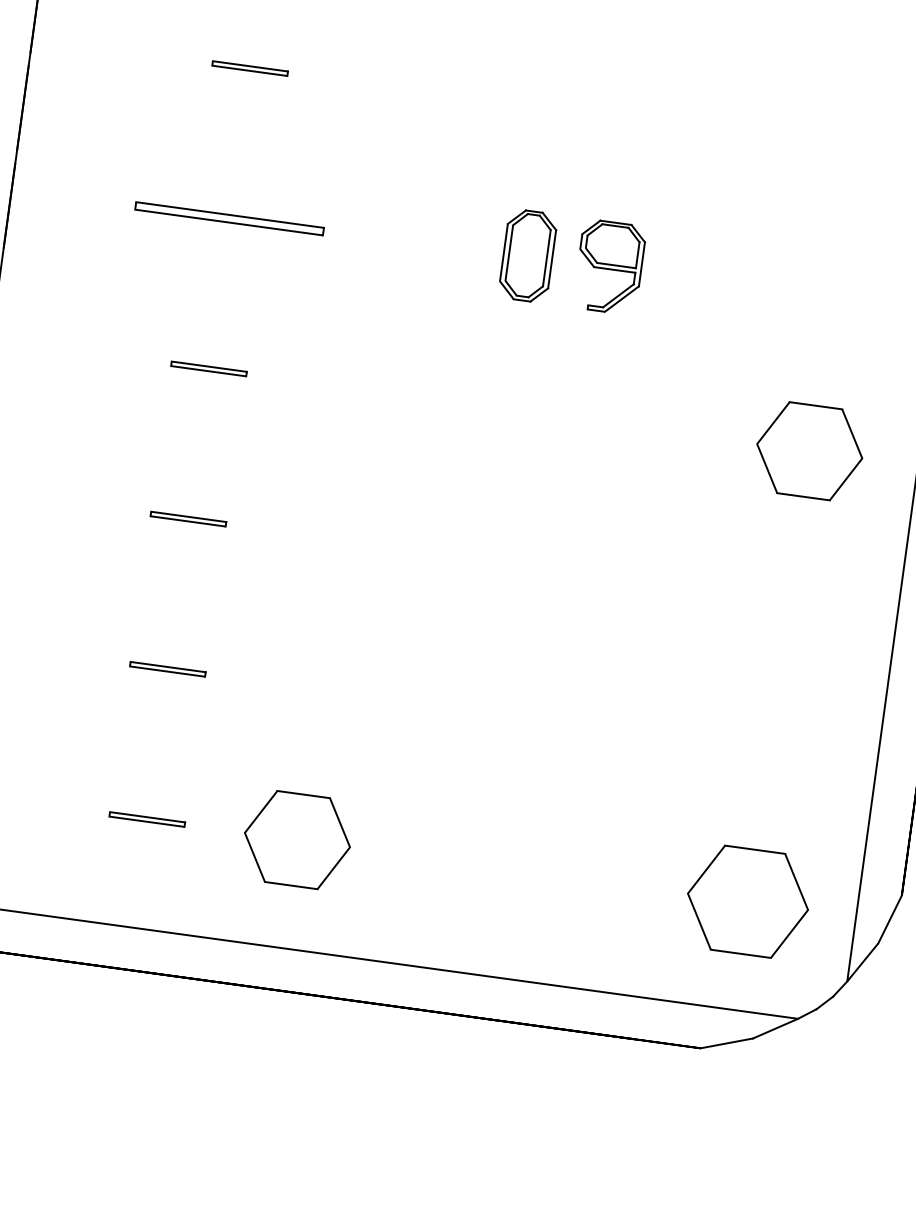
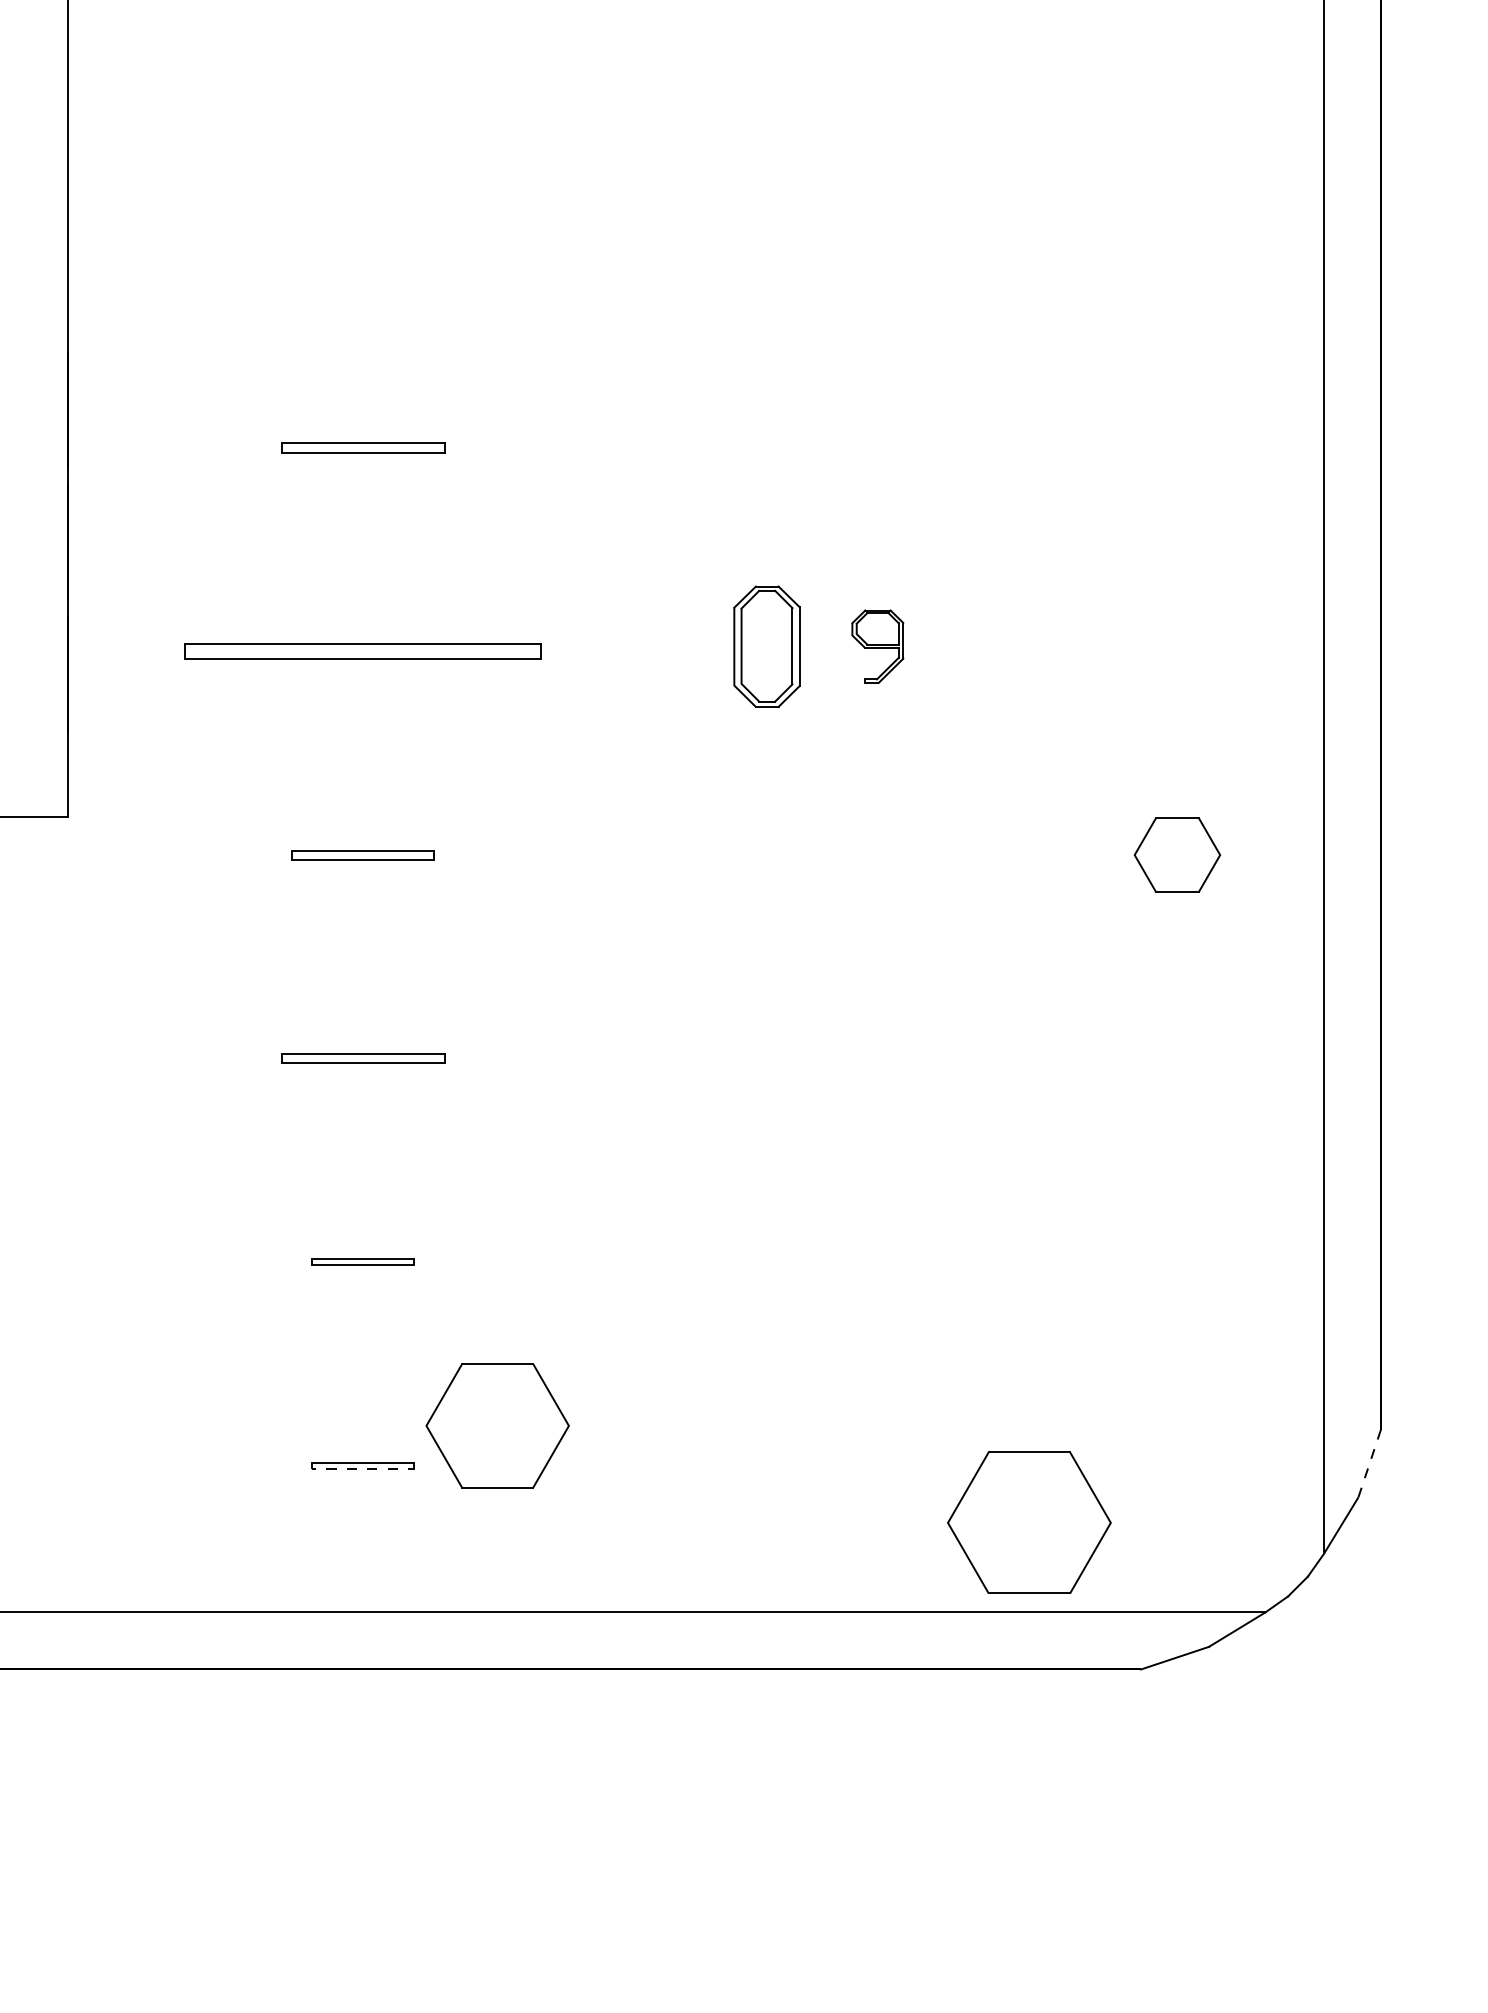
part: (249, 68) -> (362, 447), size x1.6
part: (229, 218) -> (362, 651), size x1.4
part: (609, 267) -> (877, 646), size x0.6
part: (208, 368) -> (362, 854), size x1.4
part: (809, 450) -> (1177, 854), size x0.6
part: (188, 518) -> (362, 1058), size x1.6
line: (144, 821) -> (359, 1468), solid -> dashed
part: (297, 839) -> (497, 1425), moved
part: (748, 901) -> (1029, 1522), moved
line: (889, 919) -> (1369, 1463), solid -> dashed

